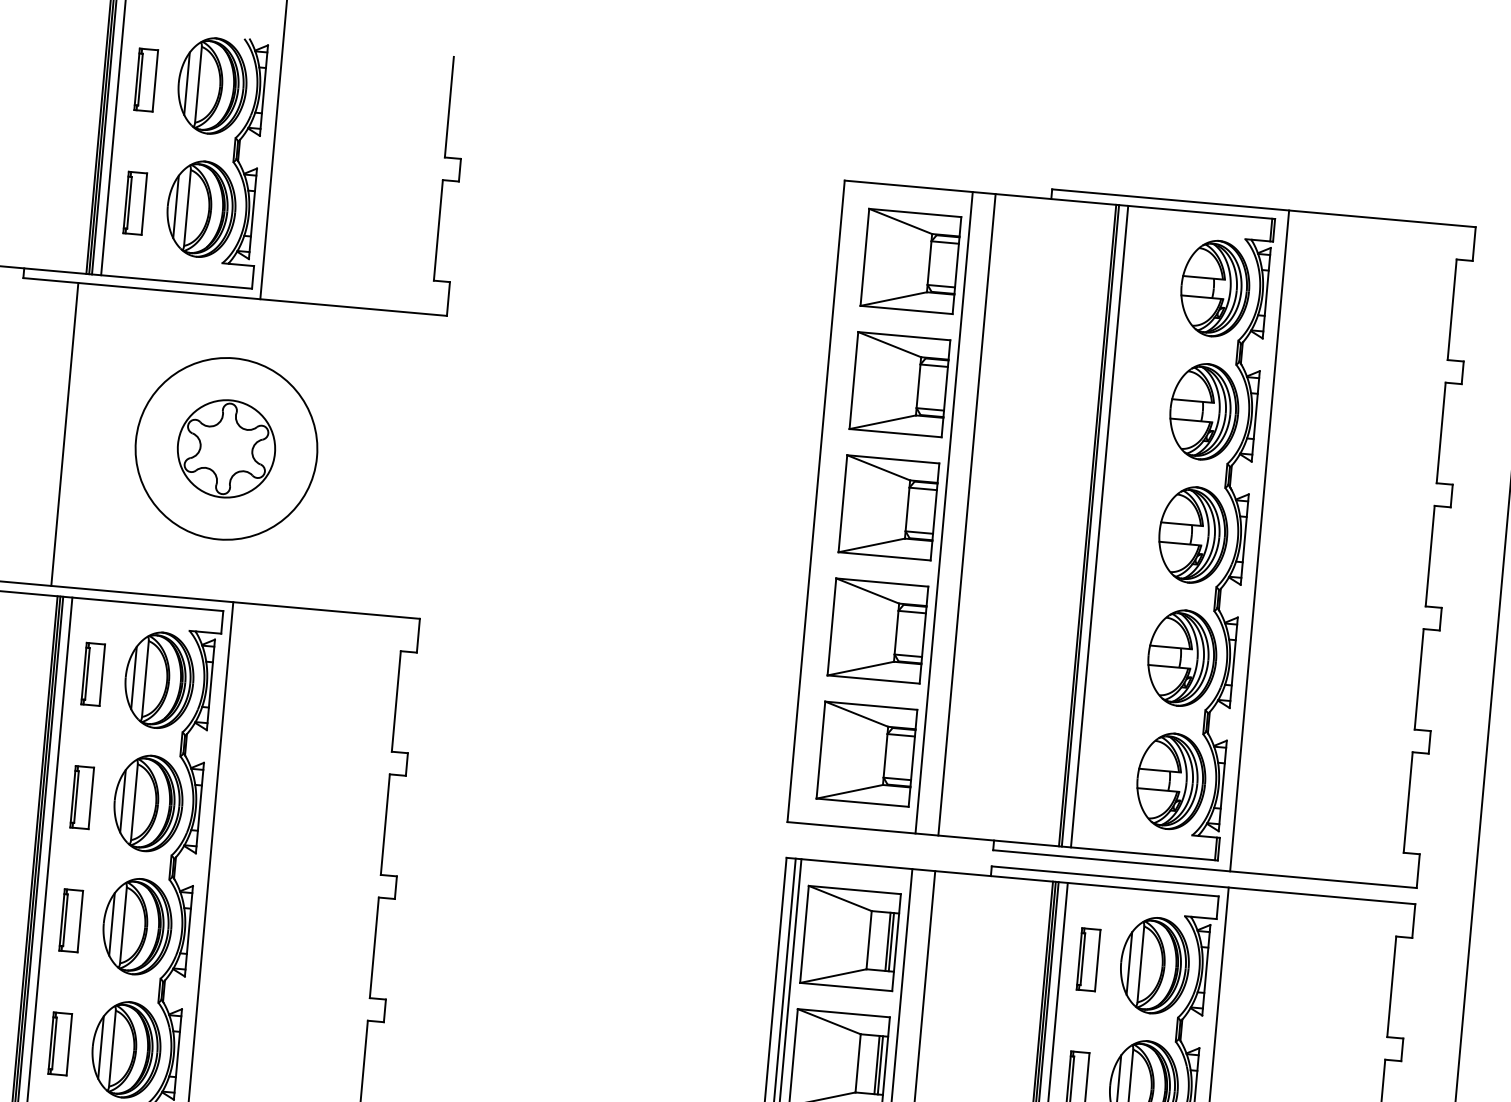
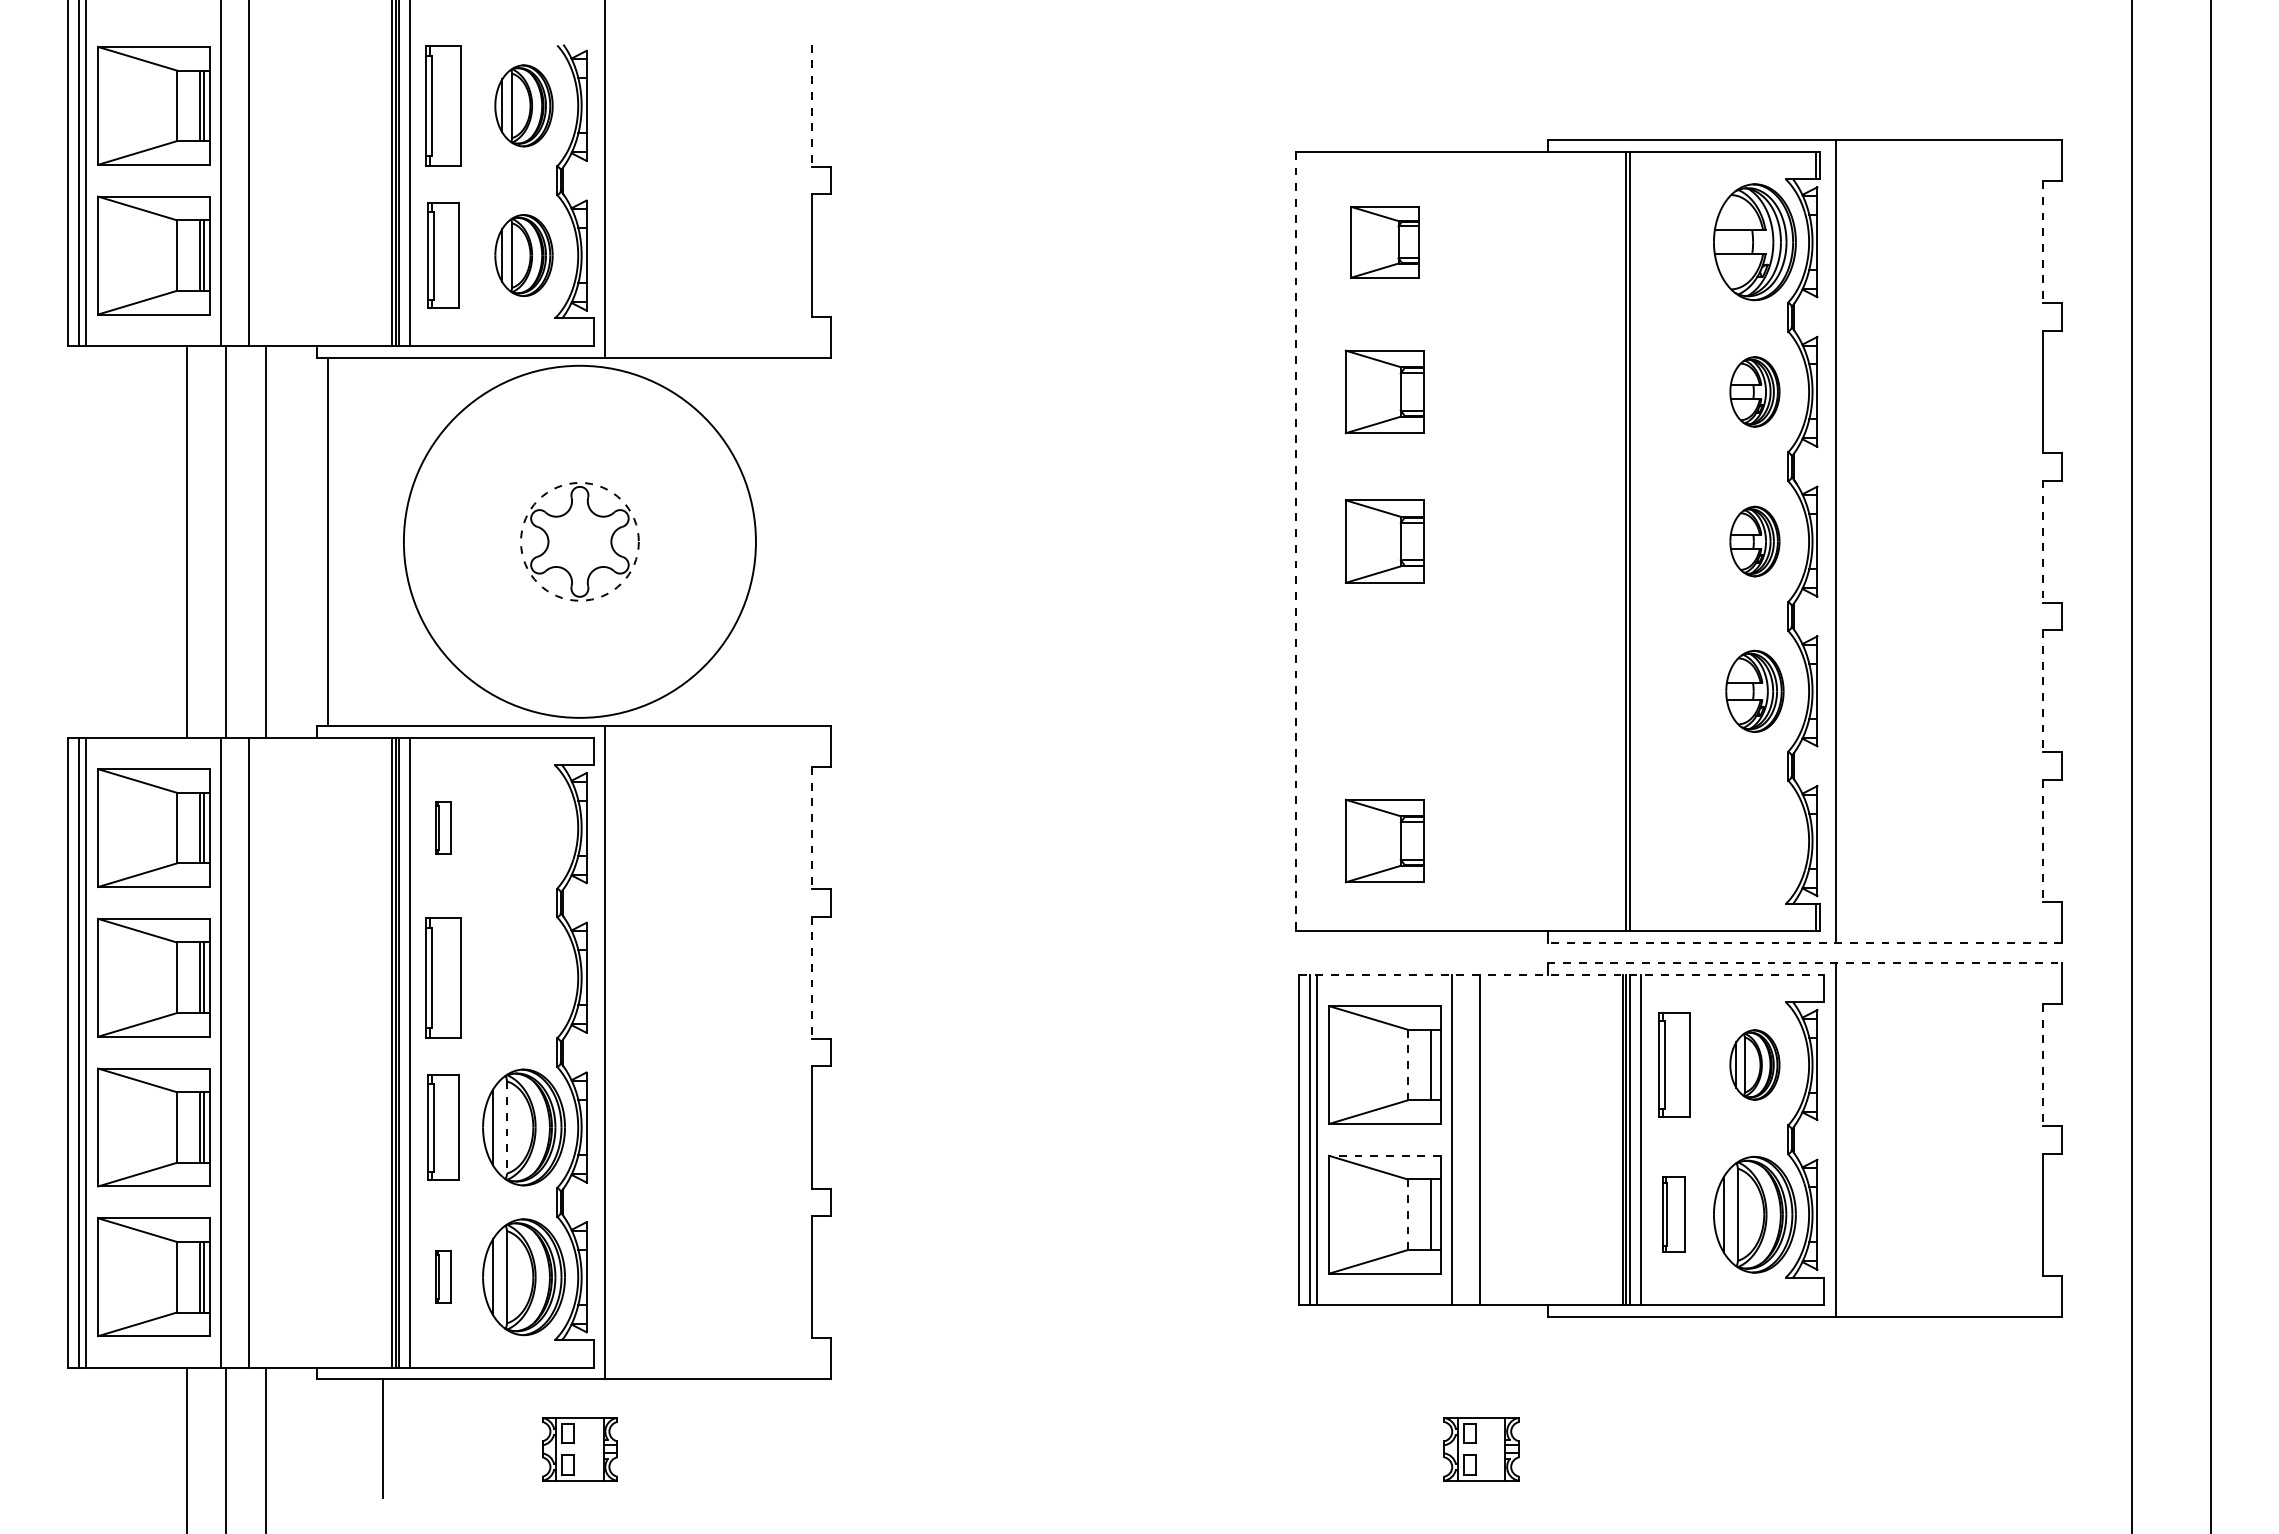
part: (146, 79) -> (443, 105), size x1.6
part: (212, 85) -> (523, 105), size x0.7
line: (449, 107) -> (811, 106), solid -> dashed
part: (135, 203) -> (443, 255), size x1.4
part: (201, 209) -> (523, 255), size x0.7
part: (910, 261) -> (1384, 242), size x0.6
line: (1451, 309) -> (2042, 242), solid -> dashed
part: (899, 384) -> (1384, 391), size x0.7
part: (1204, 411) -> (1754, 391), size x0.6
line: (64, 434) -> (328, 541), moved
circle: (226, 448) -> (579, 541), size x1.6
circle: (226, 448) -> (579, 541), solid -> dashed
line: (816, 501) -> (1296, 541), solid -> dashed
part: (888, 507) -> (1384, 541), size x0.7
line: (944, 512) -> (1452, 541), removed
line: (966, 514) -> (1479, 541), removed
line: (1100, 526) -> (1641, 541), removed
part: (1192, 534) -> (1754, 541), size x0.6
line: (1429, 556) -> (2042, 542), solid -> dashed
part: (877, 631) -> (1384, 691), removed
part: (1181, 658) -> (1754, 691), size x0.7
part: (93, 673) -> (443, 827), size x0.7
part: (159, 679) -> (523, 827), removed
line: (1418, 679) -> (2042, 691), solid -> dashed
line: (395, 701) -> (811, 828), solid -> dashed
part: (866, 753) -> (1384, 840), size x0.7
part: (1171, 780) -> (1754, 840), removed
part: (82, 797) -> (443, 977), size x1.6
line: (1407, 802) -> (2042, 841), solid -> dashed
part: (148, 803) -> (523, 977), removed
line: (384, 825) -> (811, 978), solid -> dashed
line: (1204, 869) -> (1804, 943), solid -> dashed
line: (1002, 876) -> (1561, 974), solid -> dashed
line: (1204, 885) -> (1805, 962), solid -> dashed
part: (71, 920) -> (443, 1127), size x1.4
line: (122, 926) -> (506, 1128), solid -> dashed
line: (869, 939) -> (1407, 1064), solid -> dashed
line: (891, 941) -> (1434, 1064), removed
part: (1087, 959) -> (1673, 1064), size x1.4
part: (1154, 965) -> (1754, 1064), size x0.6
line: (1391, 987) -> (2042, 1065), solid -> dashed
line: (844, 1012) -> (1385, 1155), solid -> dashed
part: (60, 1044) -> (443, 1277), size x0.7
line: (858, 1063) -> (1407, 1214), solid -> dashed
line: (880, 1065) -> (1434, 1214), removed

